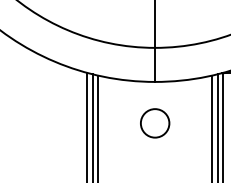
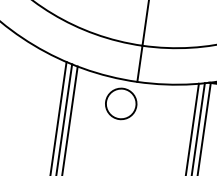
circle: (155, 123) -> (121, 104), moved

